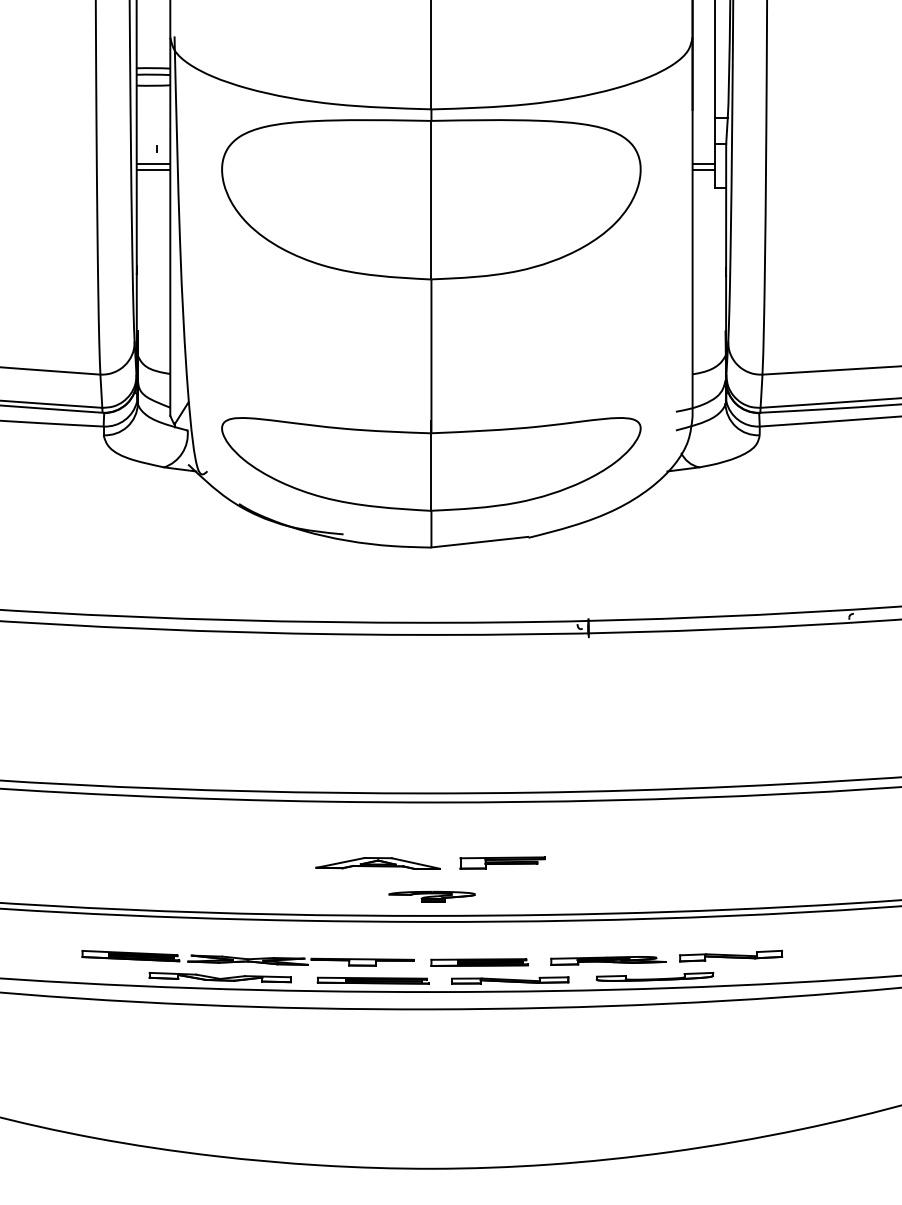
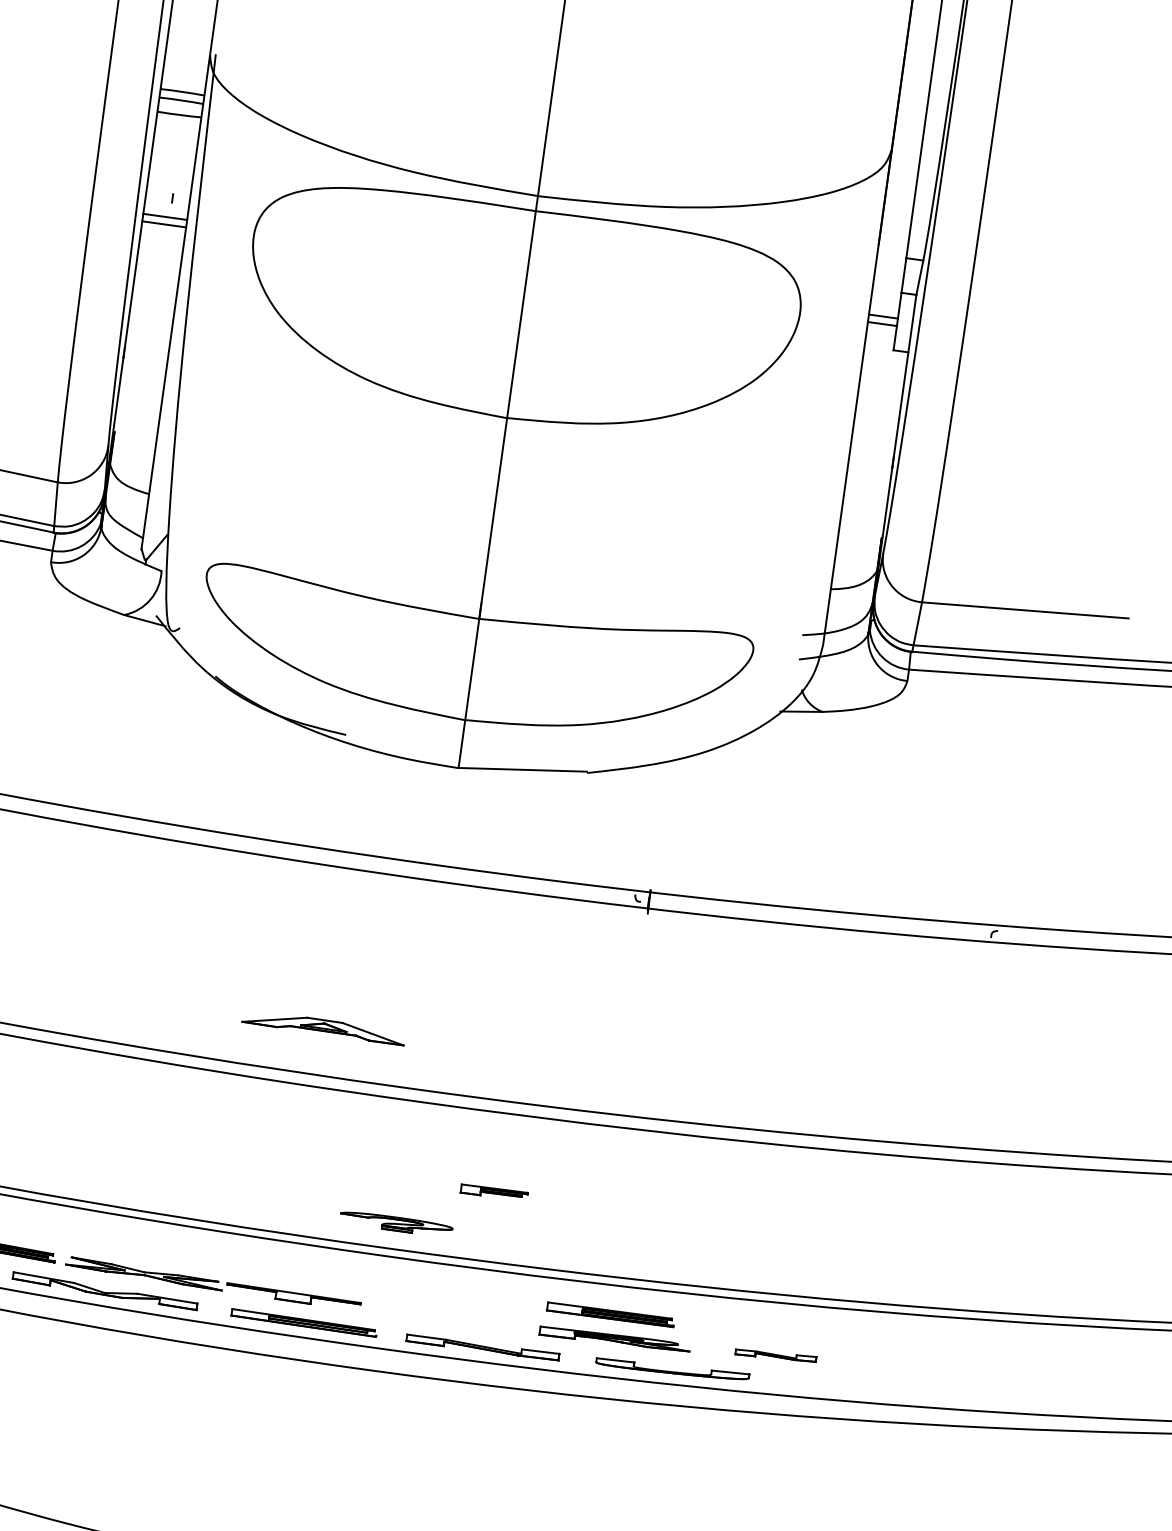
part: (502, 862) -> (494, 1192), size x0.6
part: (377, 863) -> (322, 1027), moved
part: (731, 955) -> (776, 1354), size x0.6
part: (479, 962) -> (610, 1314), moved

